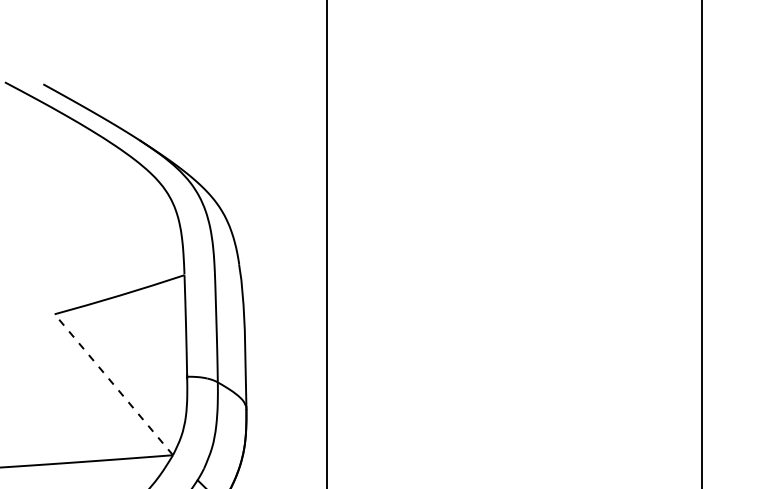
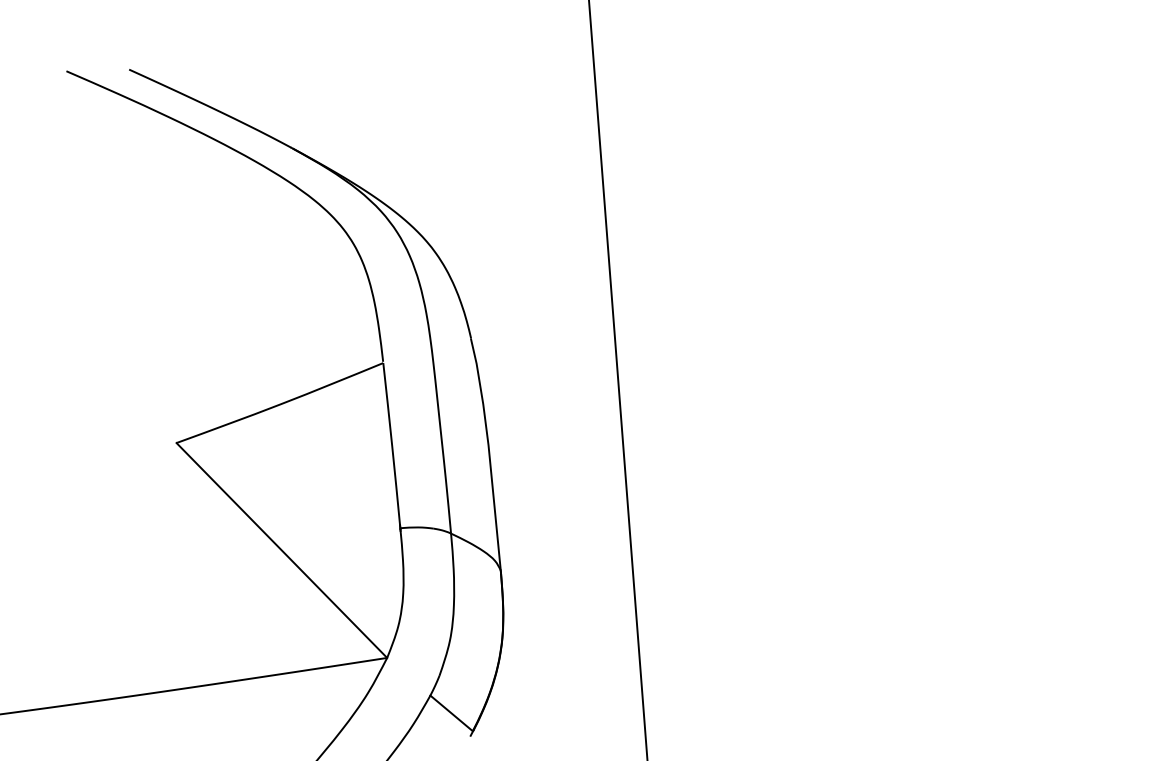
line: (113, 384) -> (281, 550), dashed -> solid

